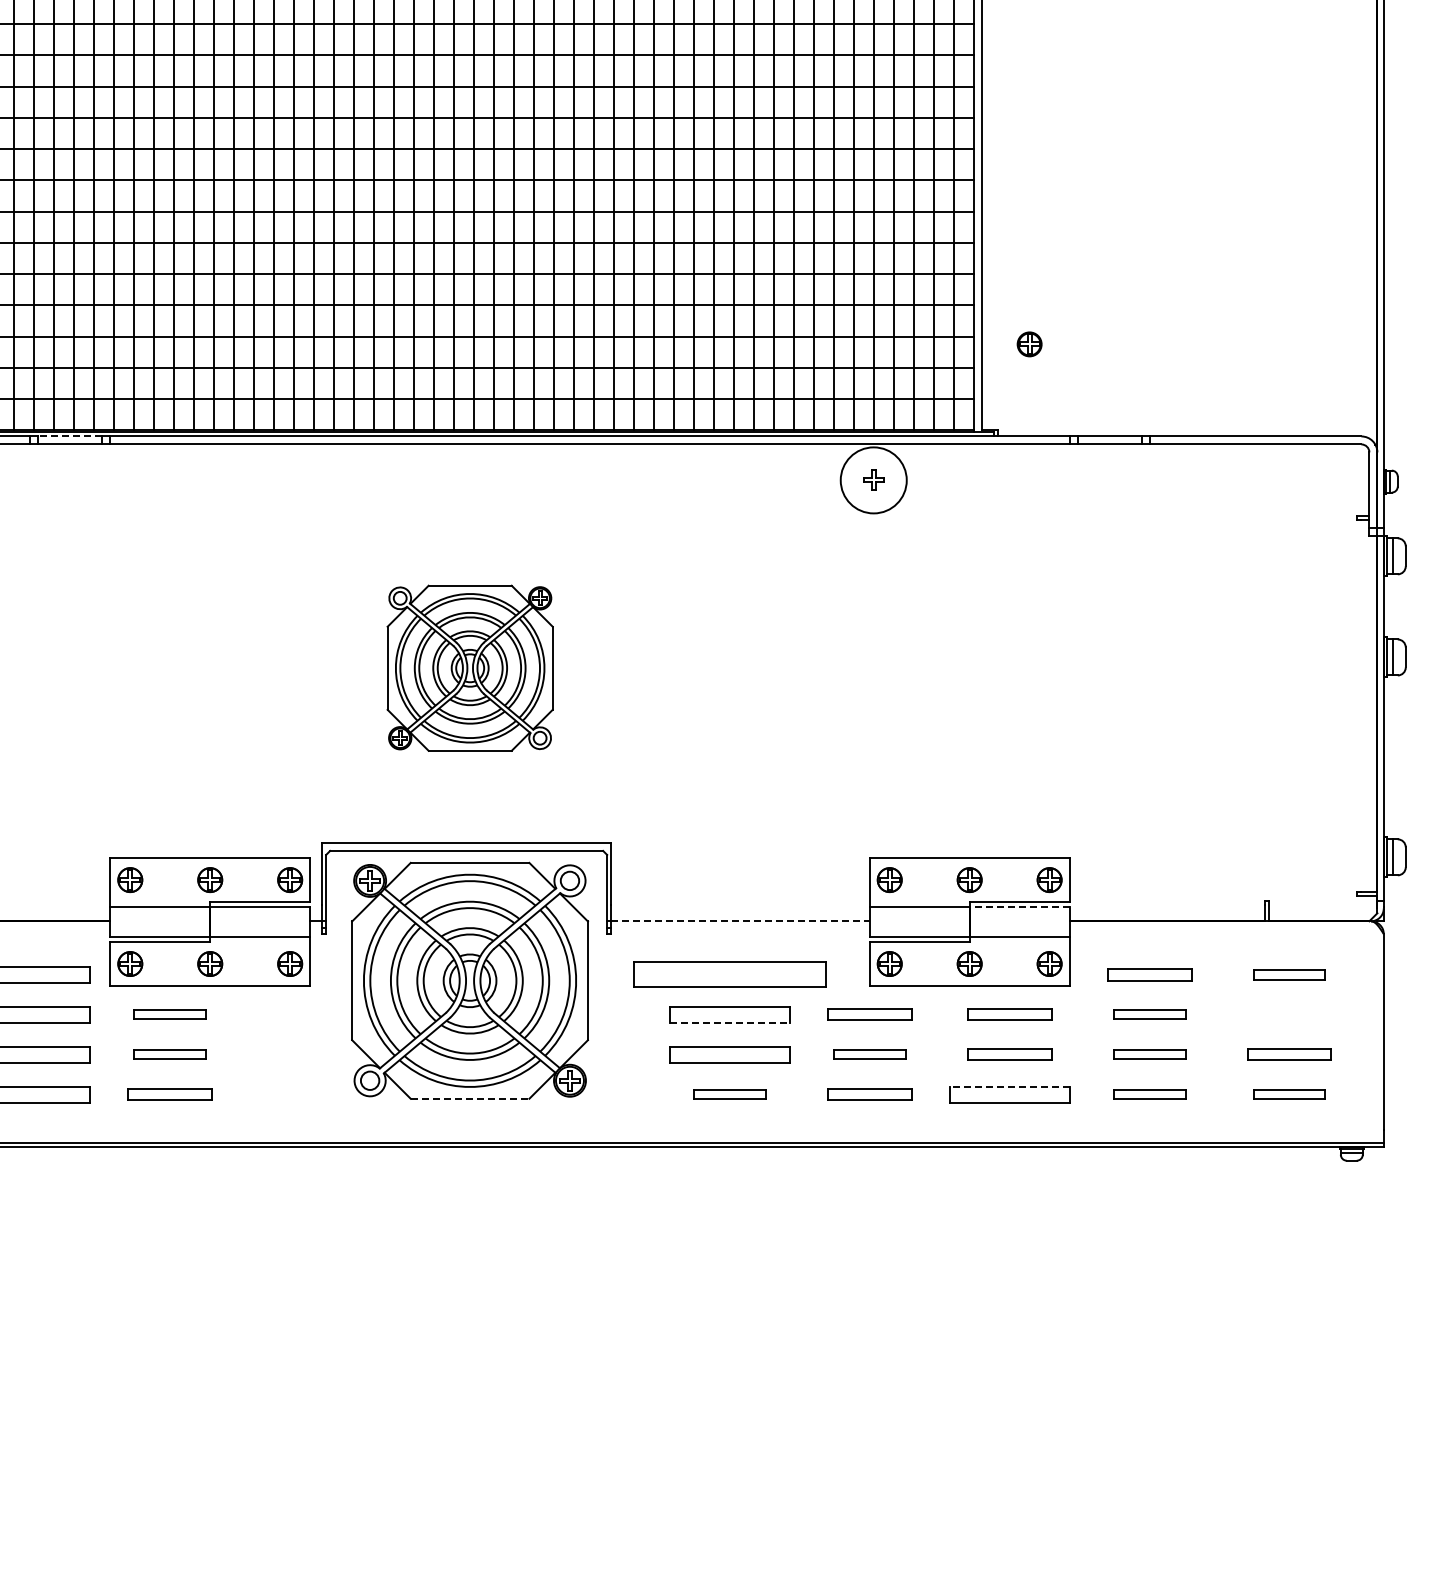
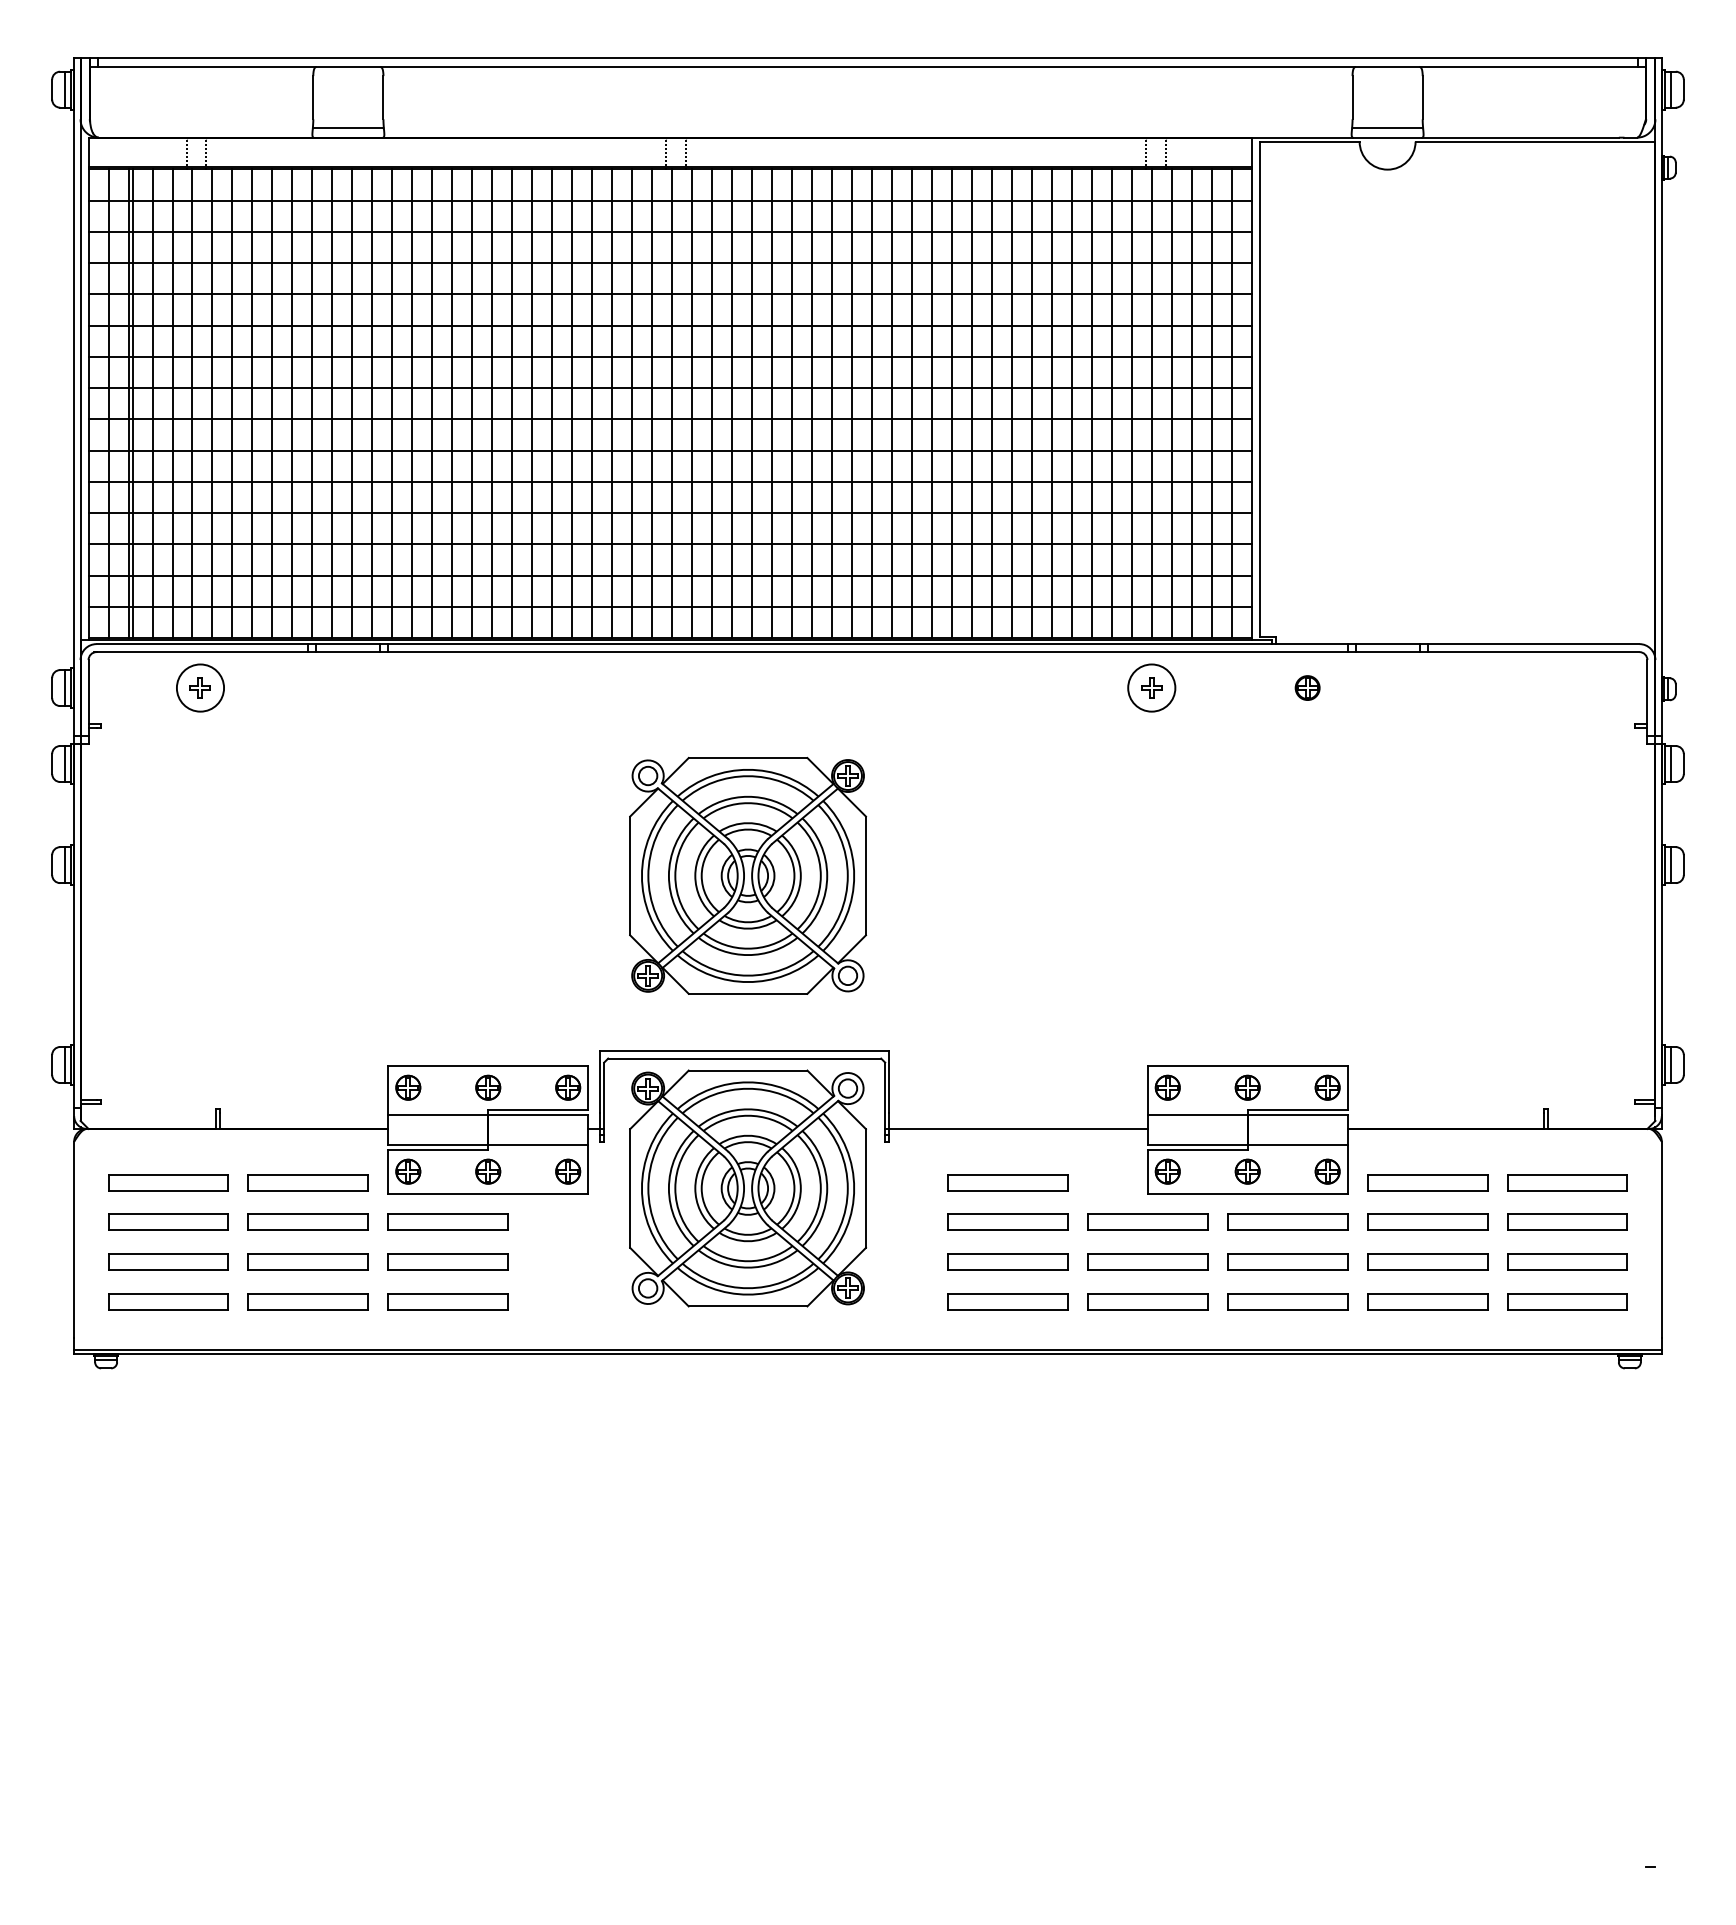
part: (1029, 343) -> (1307, 687), moved
line: (70, 436) -> (348, 644), dashed -> solid
circle: (873, 479) -> (1151, 687), size x0.71
part: (470, 667) -> (748, 875), size x1.43
line: (1019, 906) -> (1297, 1114), dashed -> solid
line: (740, 920) -> (1018, 1128), dashed -> solid
part: (729, 974) -> (1007, 1182), size x0.62
part: (1149, 974) -> (1427, 1182), size x1.43
part: (1289, 974) -> (1567, 1182), size x1.67
part: (169, 1013) -> (447, 1221), size x1.67
part: (869, 1013) -> (1147, 1221), size x1.43
part: (1009, 1013) -> (1287, 1221), size x1.43
part: (1149, 1013) -> (1427, 1221), size x1.67
part: (1289, 1013) -> (1567, 1221), added
line: (729, 1022) -> (1007, 1230), dashed -> solid
part: (169, 1053) -> (447, 1261), size x1.67
part: (869, 1053) -> (1147, 1261), size x1.67
part: (1009, 1053) -> (1287, 1261), size x1.43
part: (1149, 1053) -> (1427, 1261), size x1.67
part: (1289, 1053) -> (1567, 1261), size x1.43
line: (1009, 1086) -> (1287, 1294), dashed -> solid
part: (169, 1093) -> (447, 1301), size x1.43
part: (729, 1093) -> (1007, 1301), size x1.67
part: (869, 1093) -> (1147, 1301), size x1.43
part: (1149, 1093) -> (1427, 1301), size x1.67
part: (1289, 1093) -> (1567, 1301), size x1.67
line: (470, 1098) -> (748, 1306), dashed -> solid

